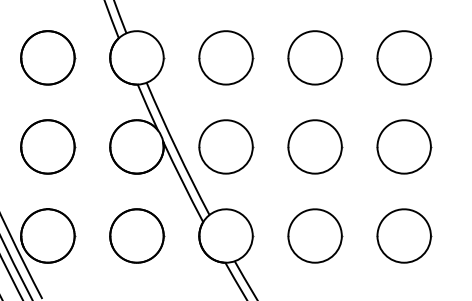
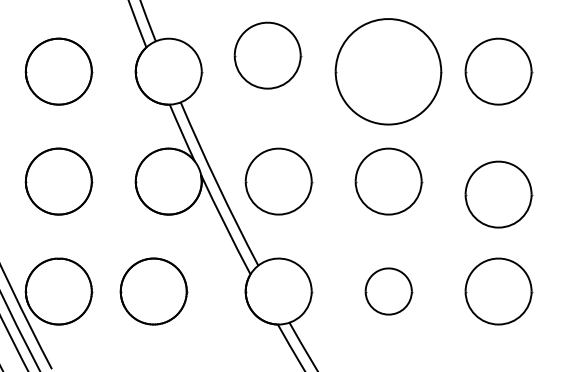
part: (225, 57) -> (267, 55), moved
part: (314, 57) -> (388, 71), size x1.6
part: (404, 146) -> (498, 194), moved
part: (136, 235) -> (153, 291), moved
part: (314, 235) -> (388, 291), size x0.7

